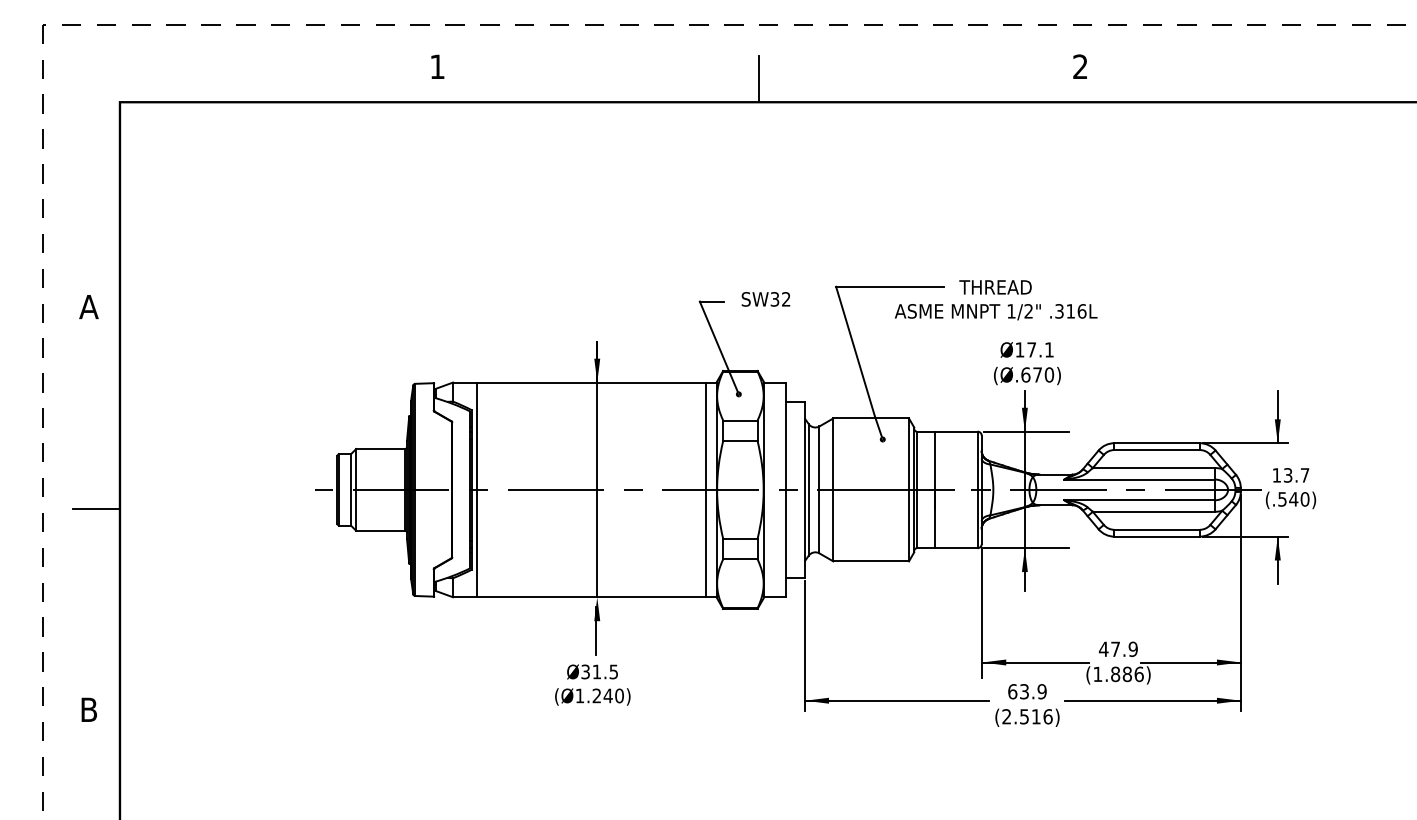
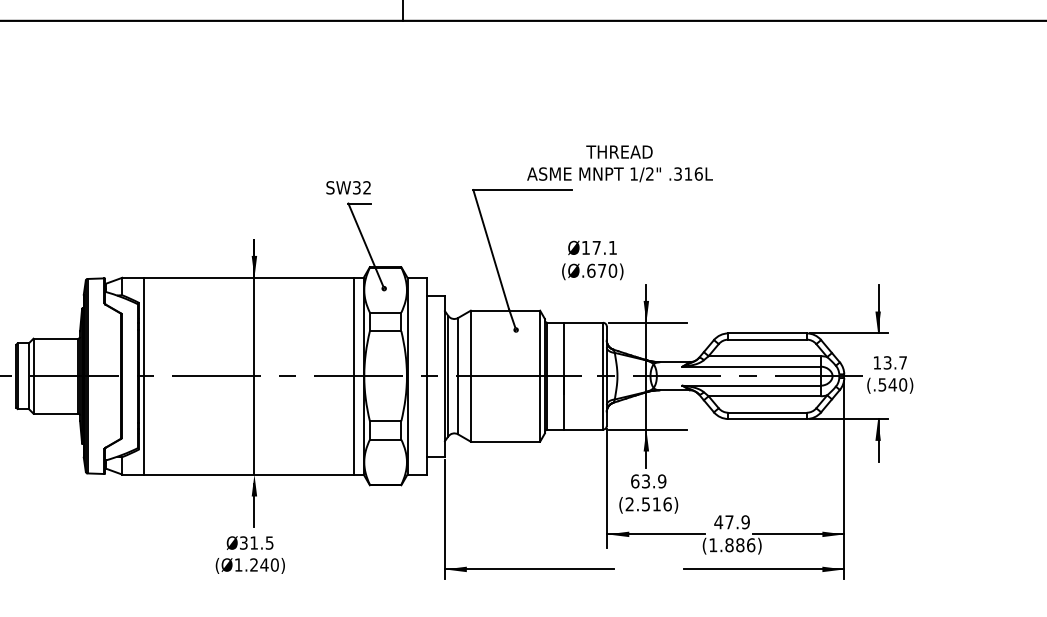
text: (765, 299) -> (348, 187), moved
text: (995, 300) -> (619, 164), moved
text: (1027, 363) -> (592, 260), moved
text: (1027, 705) -> (648, 494), moved

